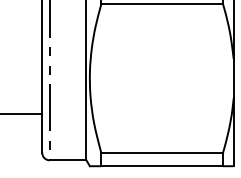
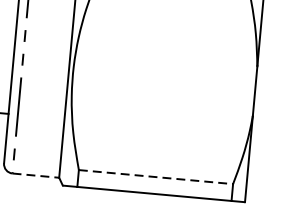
line: (162, 152) -> (156, 176), solid -> dashed
line: (68, 160) -> (36, 175), solid -> dashed

